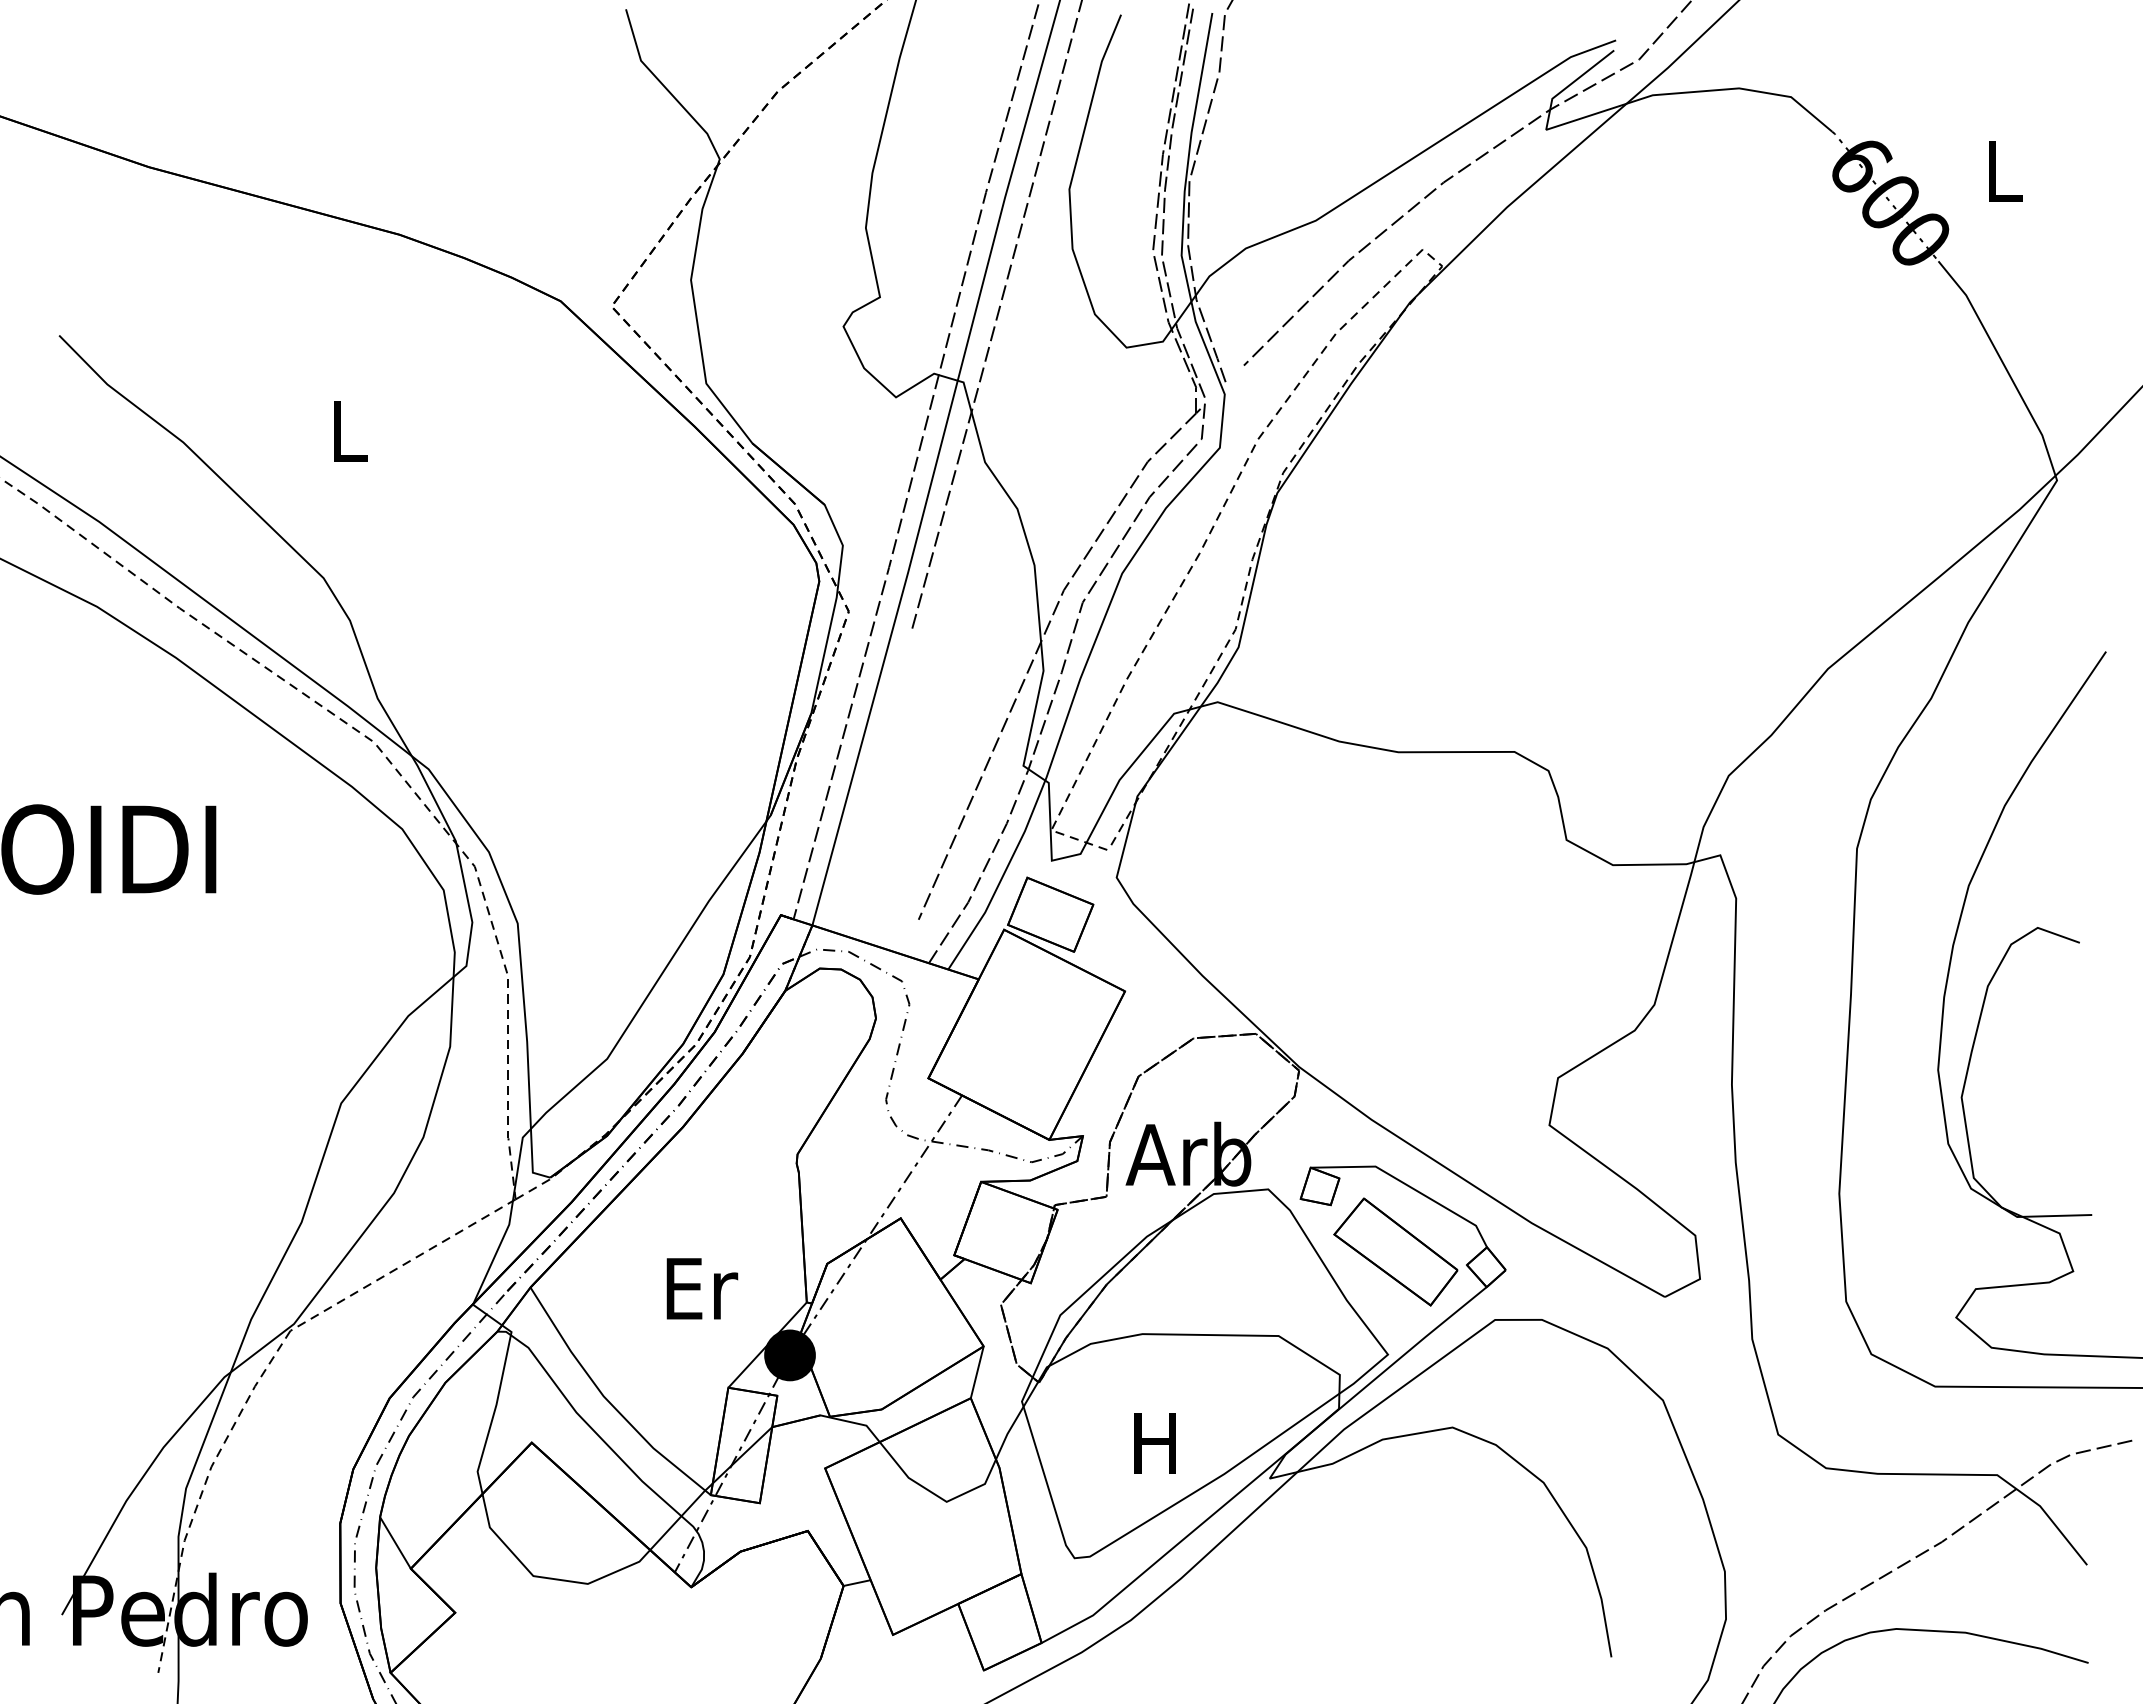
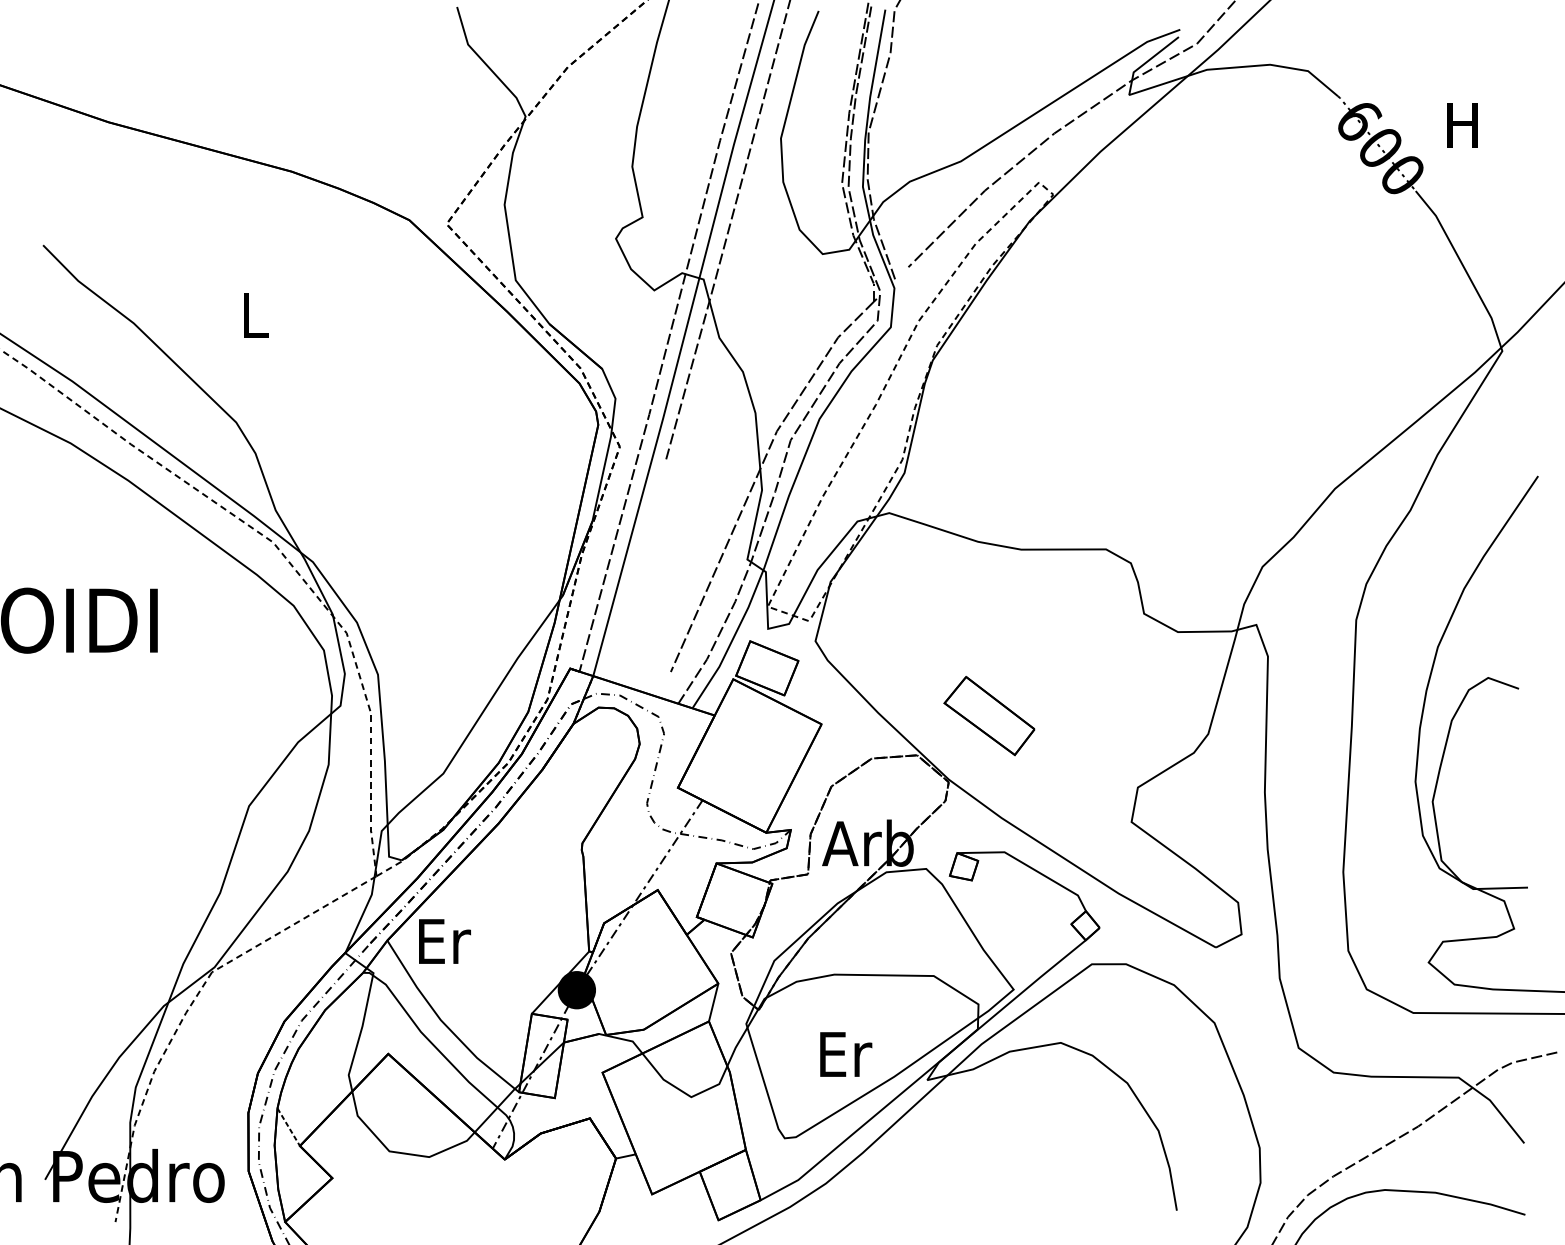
text: (2002, 171) -> (1462, 125), L -> H
part: (1395, 1251) -> (989, 715), moved
text: (702, 1288) -> (445, 941), moved
text: (1158, 1443) -> (846, 1054), H -> Er
line: (395, 1543) -> (288, 1127), solid -> dashed

